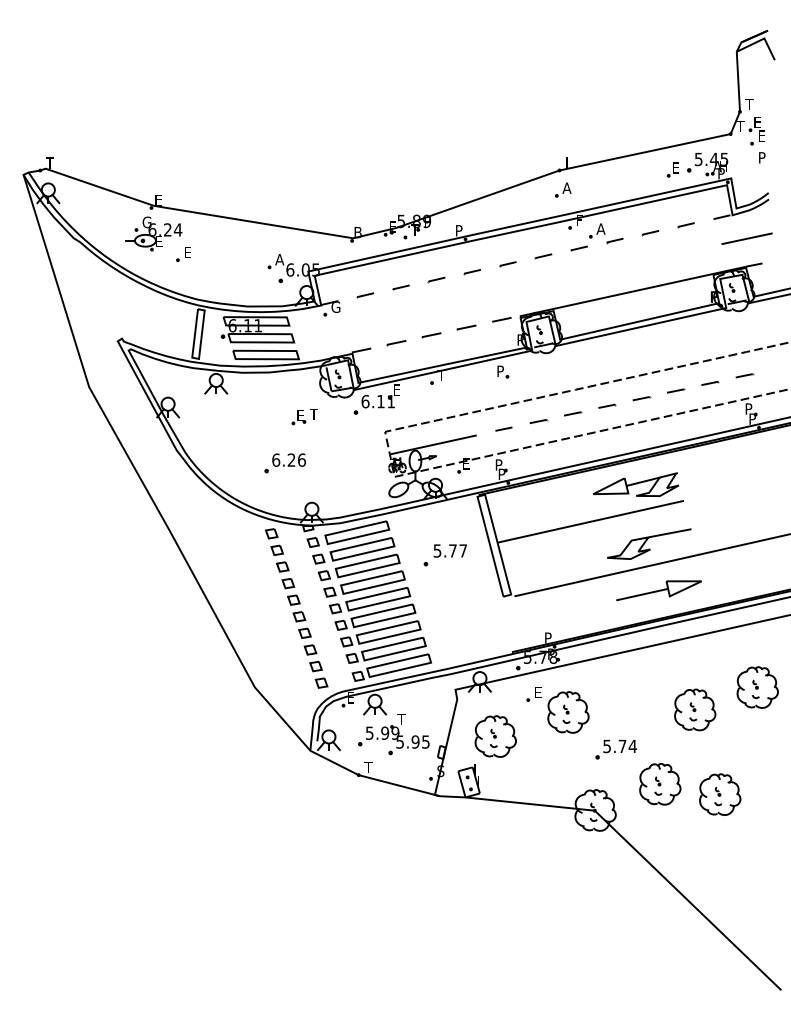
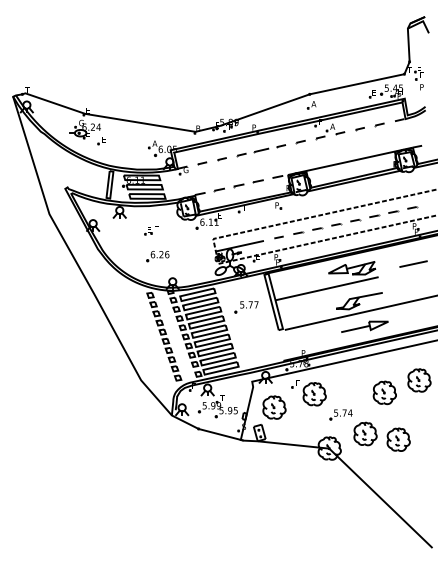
line: (746, 237) -> (413, 263), moved
part: (472, 271) -> (261, 150), size x1.6
part: (304, 416) -> (151, 230), moved

